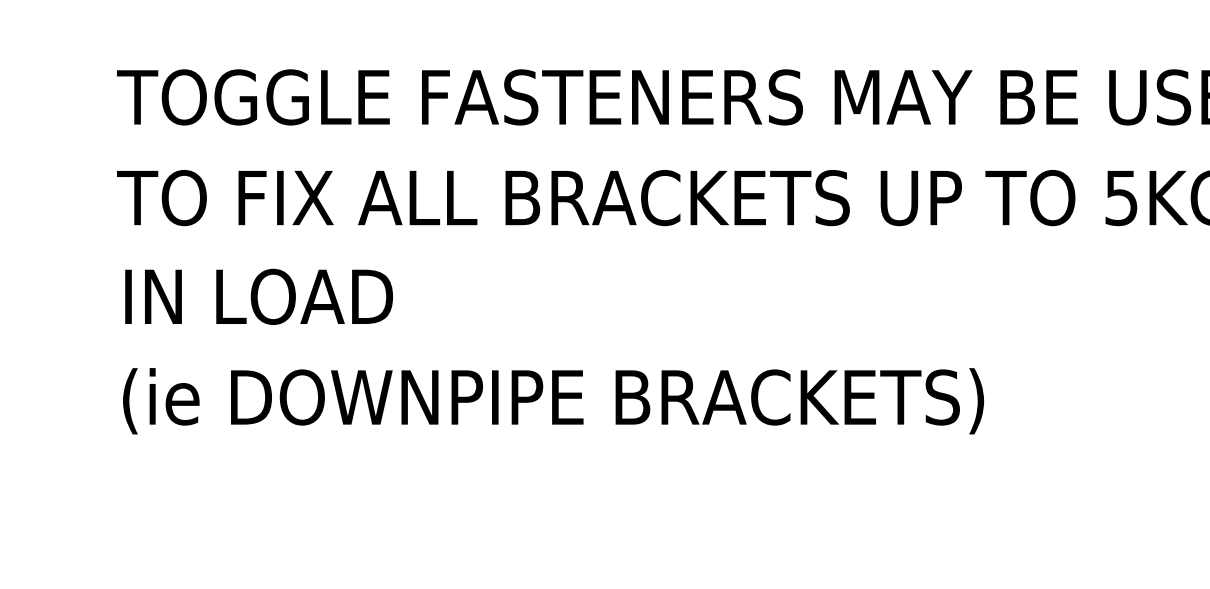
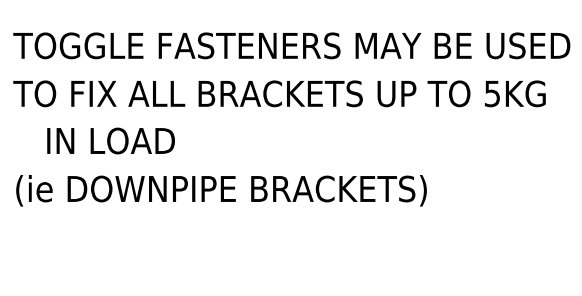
text: (257, 295) -> (110, 140), moved

